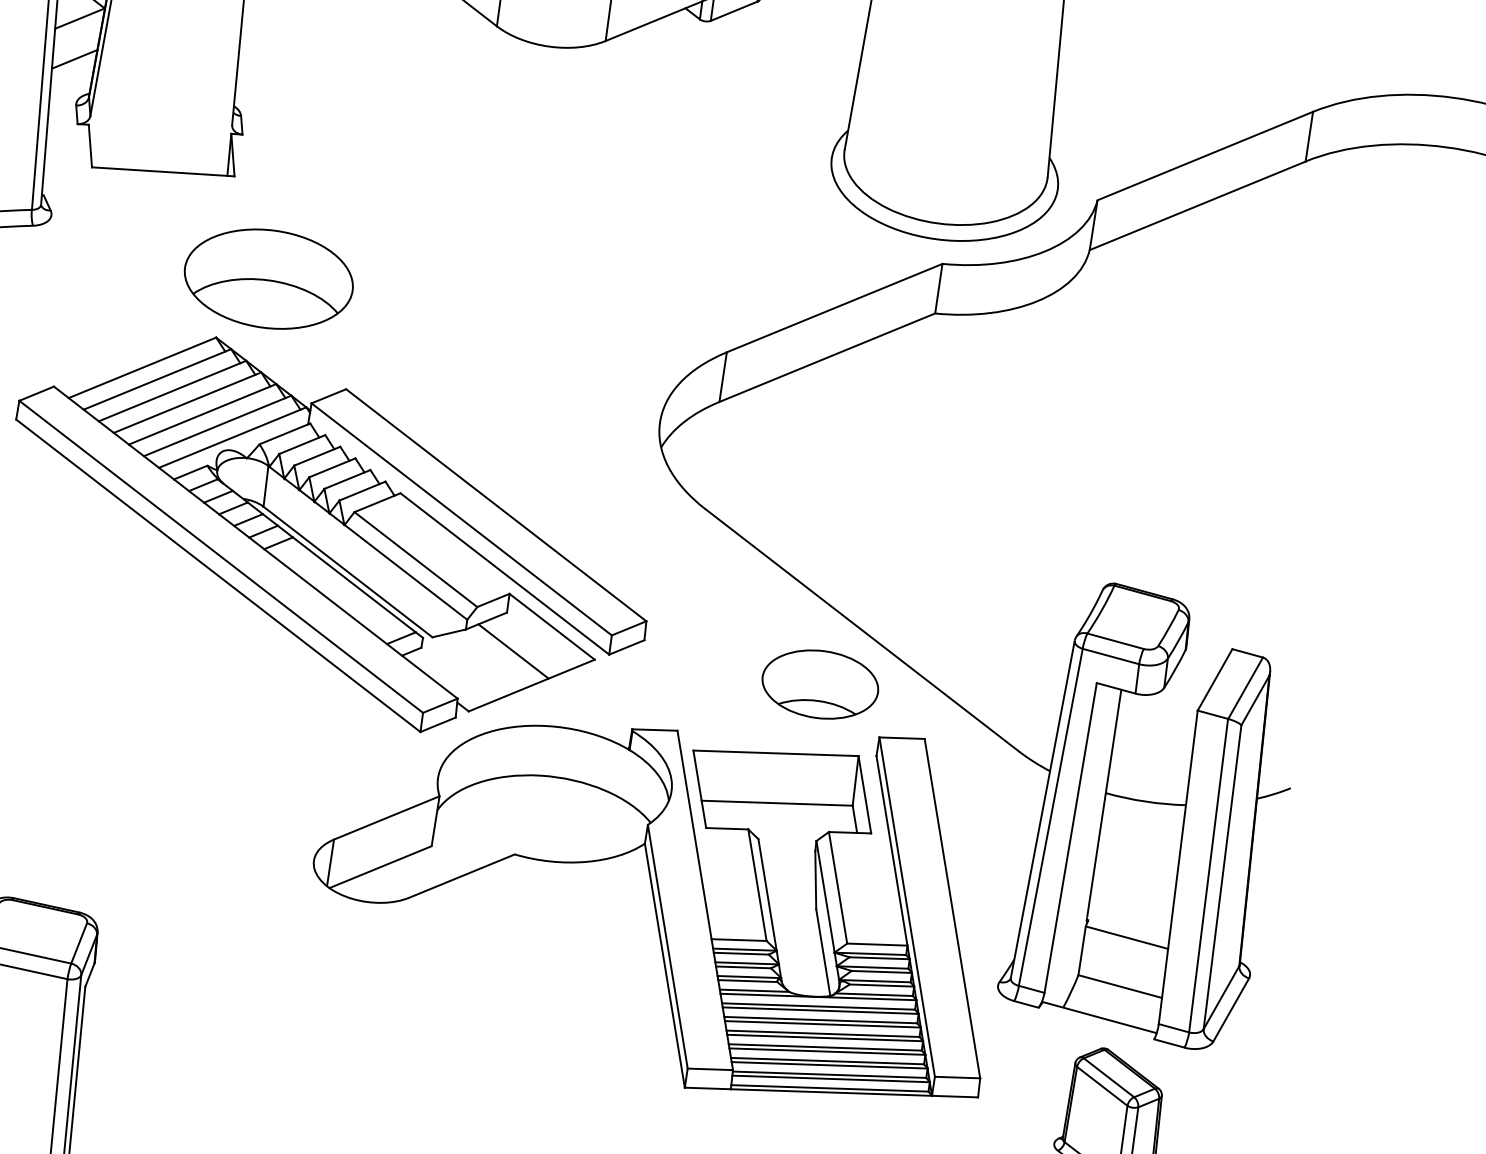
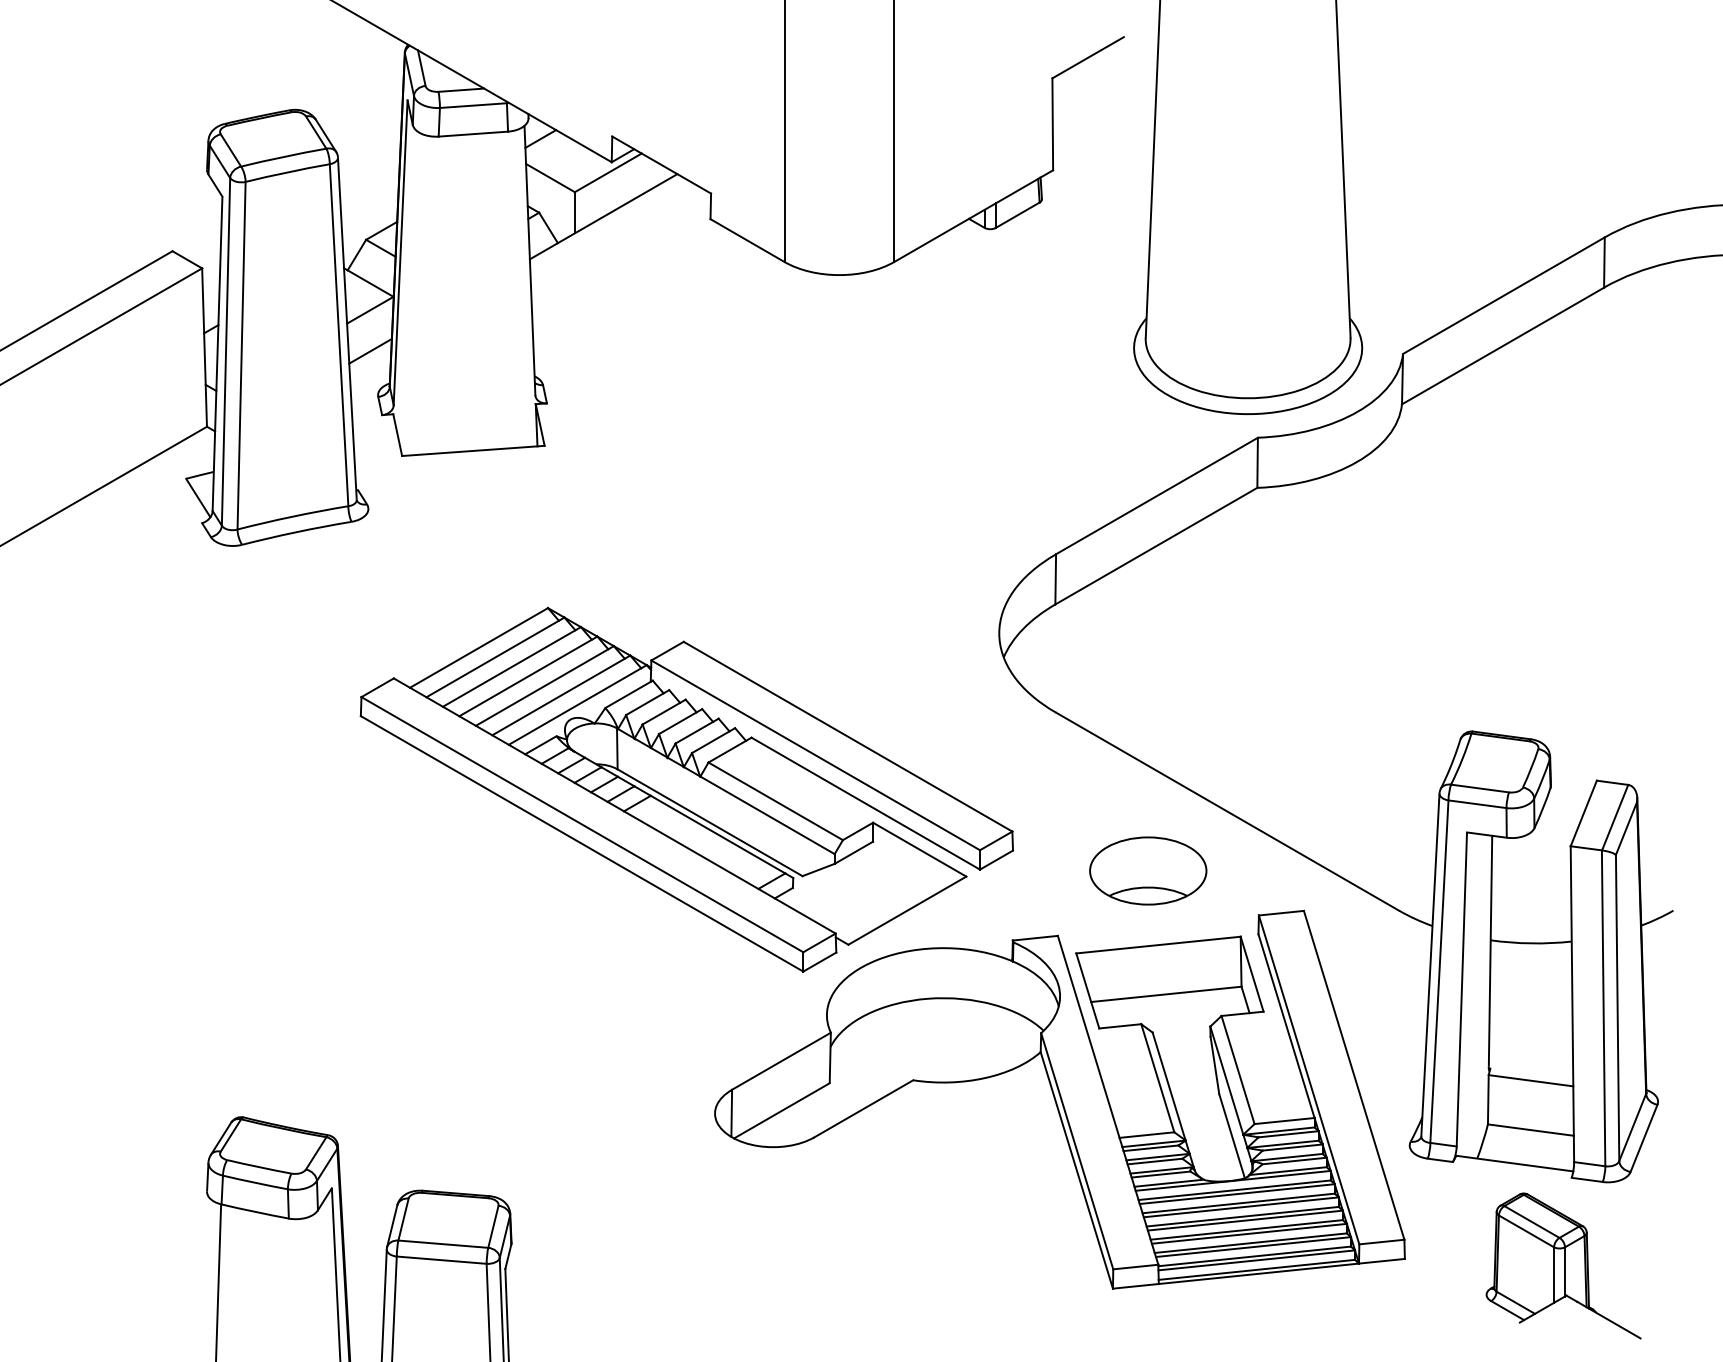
part: (269, 278) -> (592, 542), removed
line: (513, 651) -> (884, 879), removed
part: (820, 684) -> (1148, 870), moved

